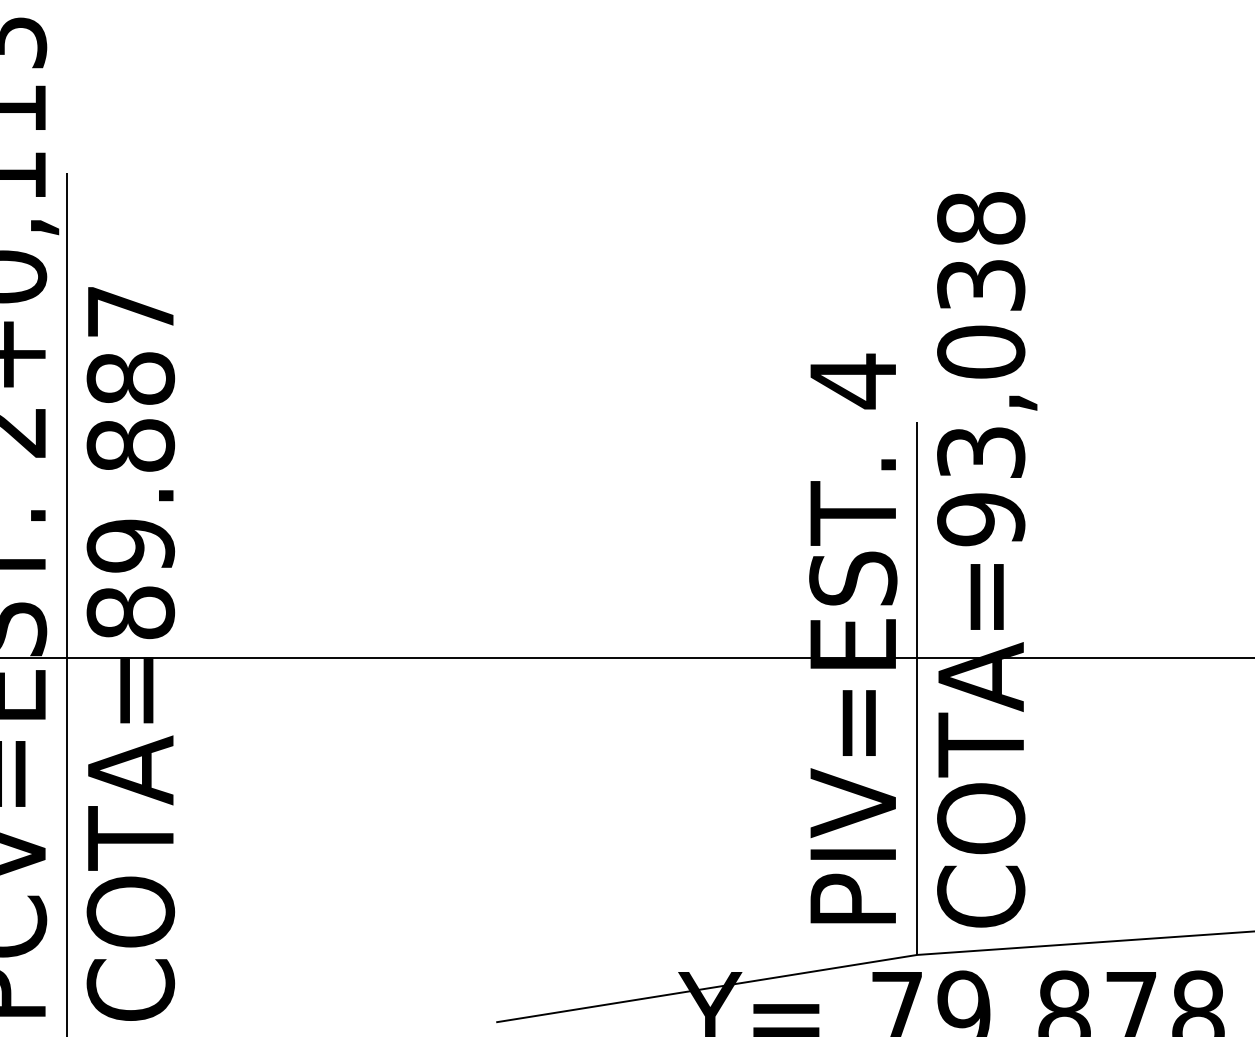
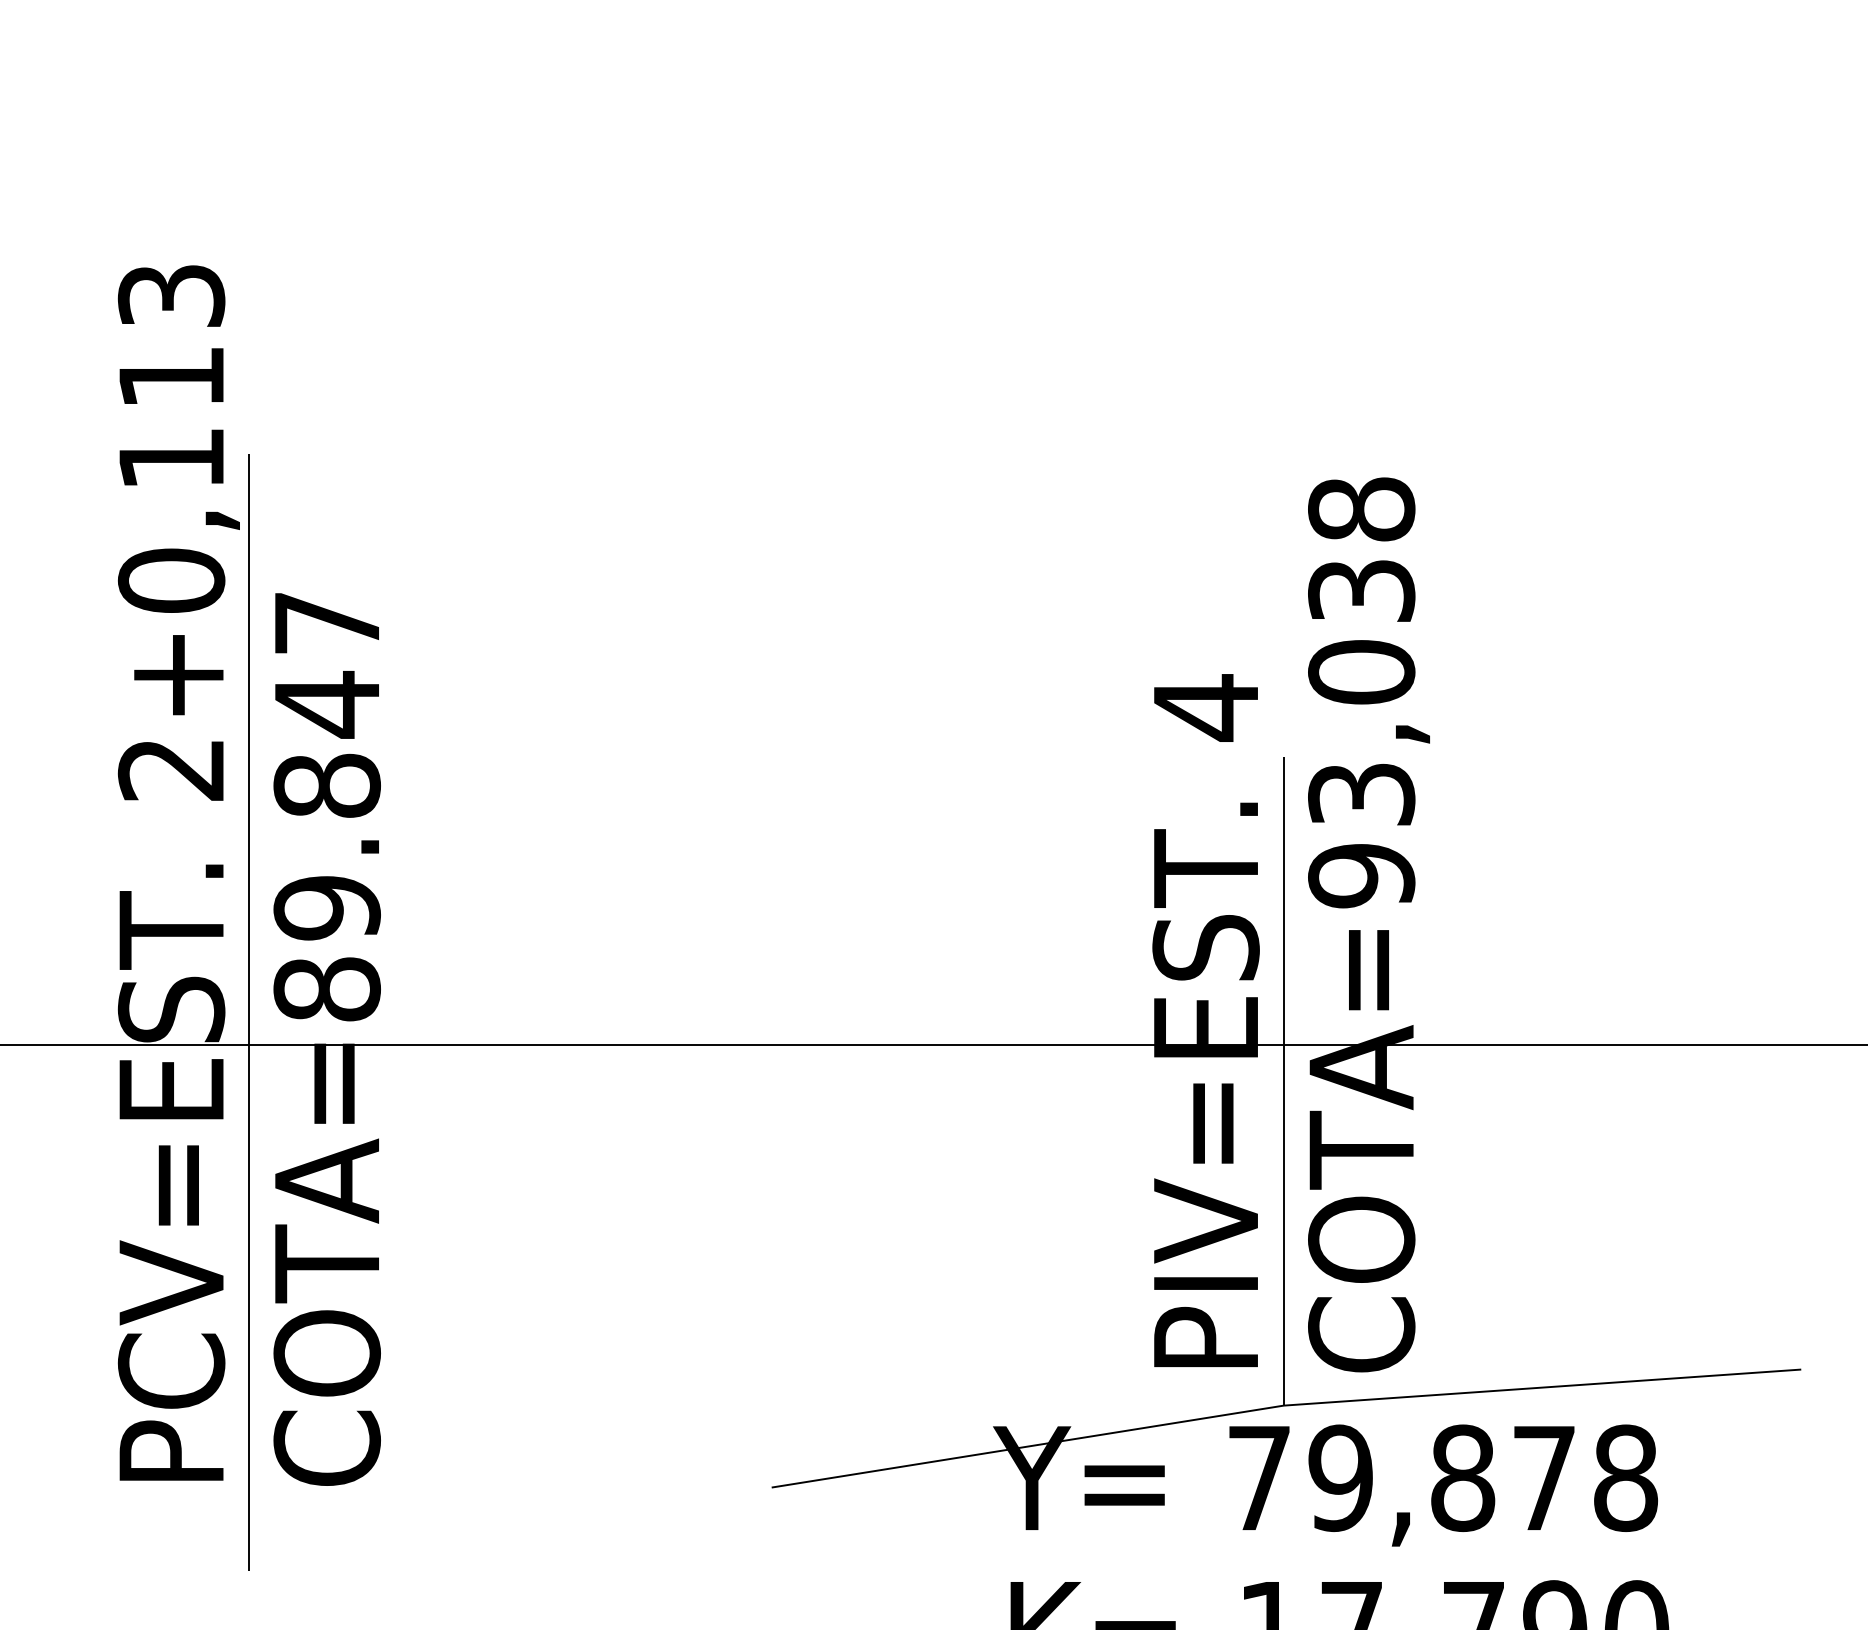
text: (130, 378) -> (326, 704), COTA=89.887 -> COTA=89.847

